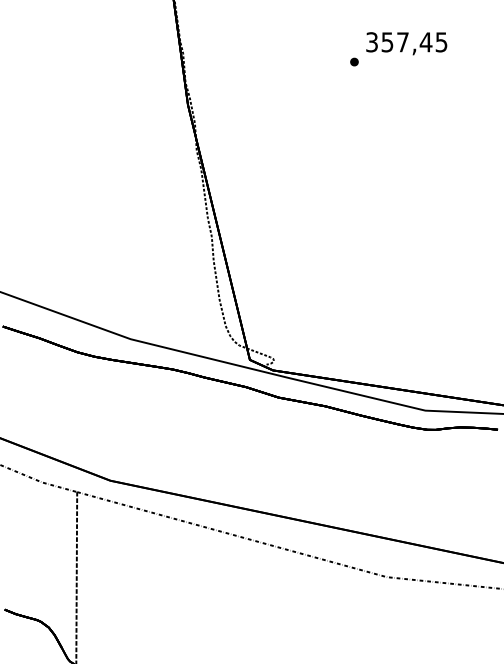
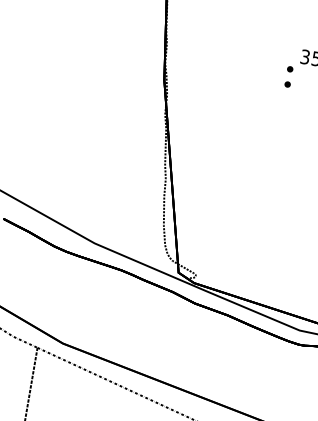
part: (354, 82) -> (287, 84), added

